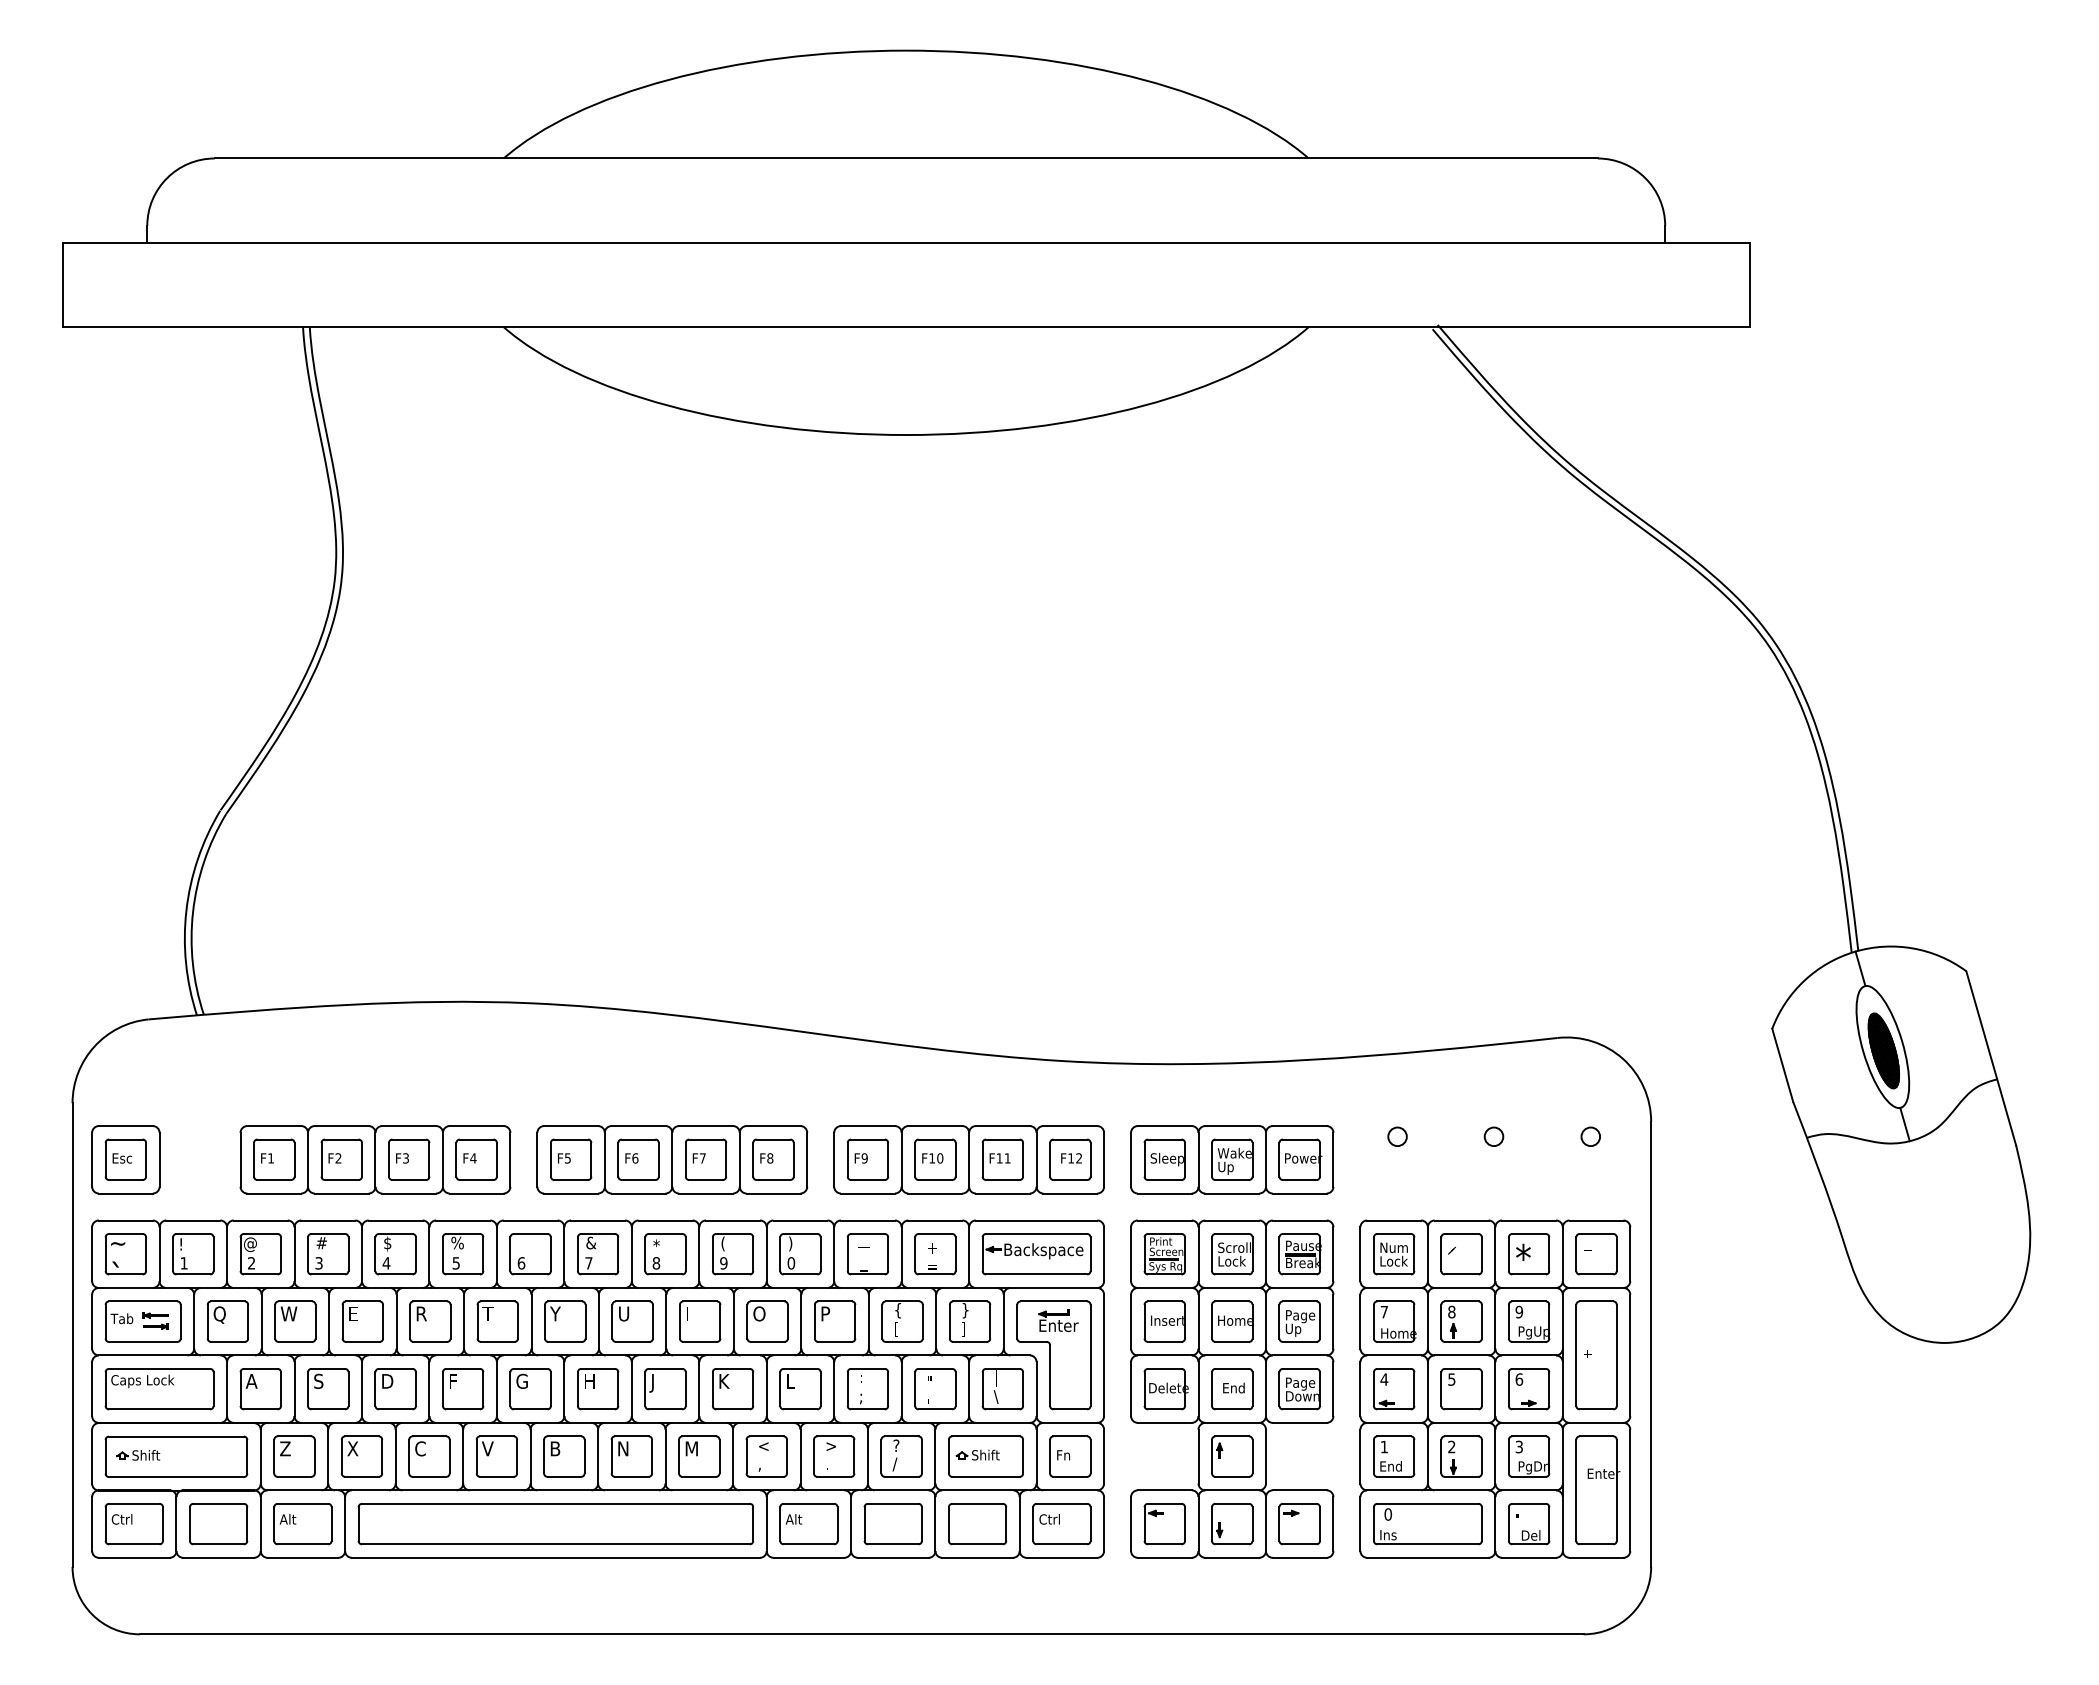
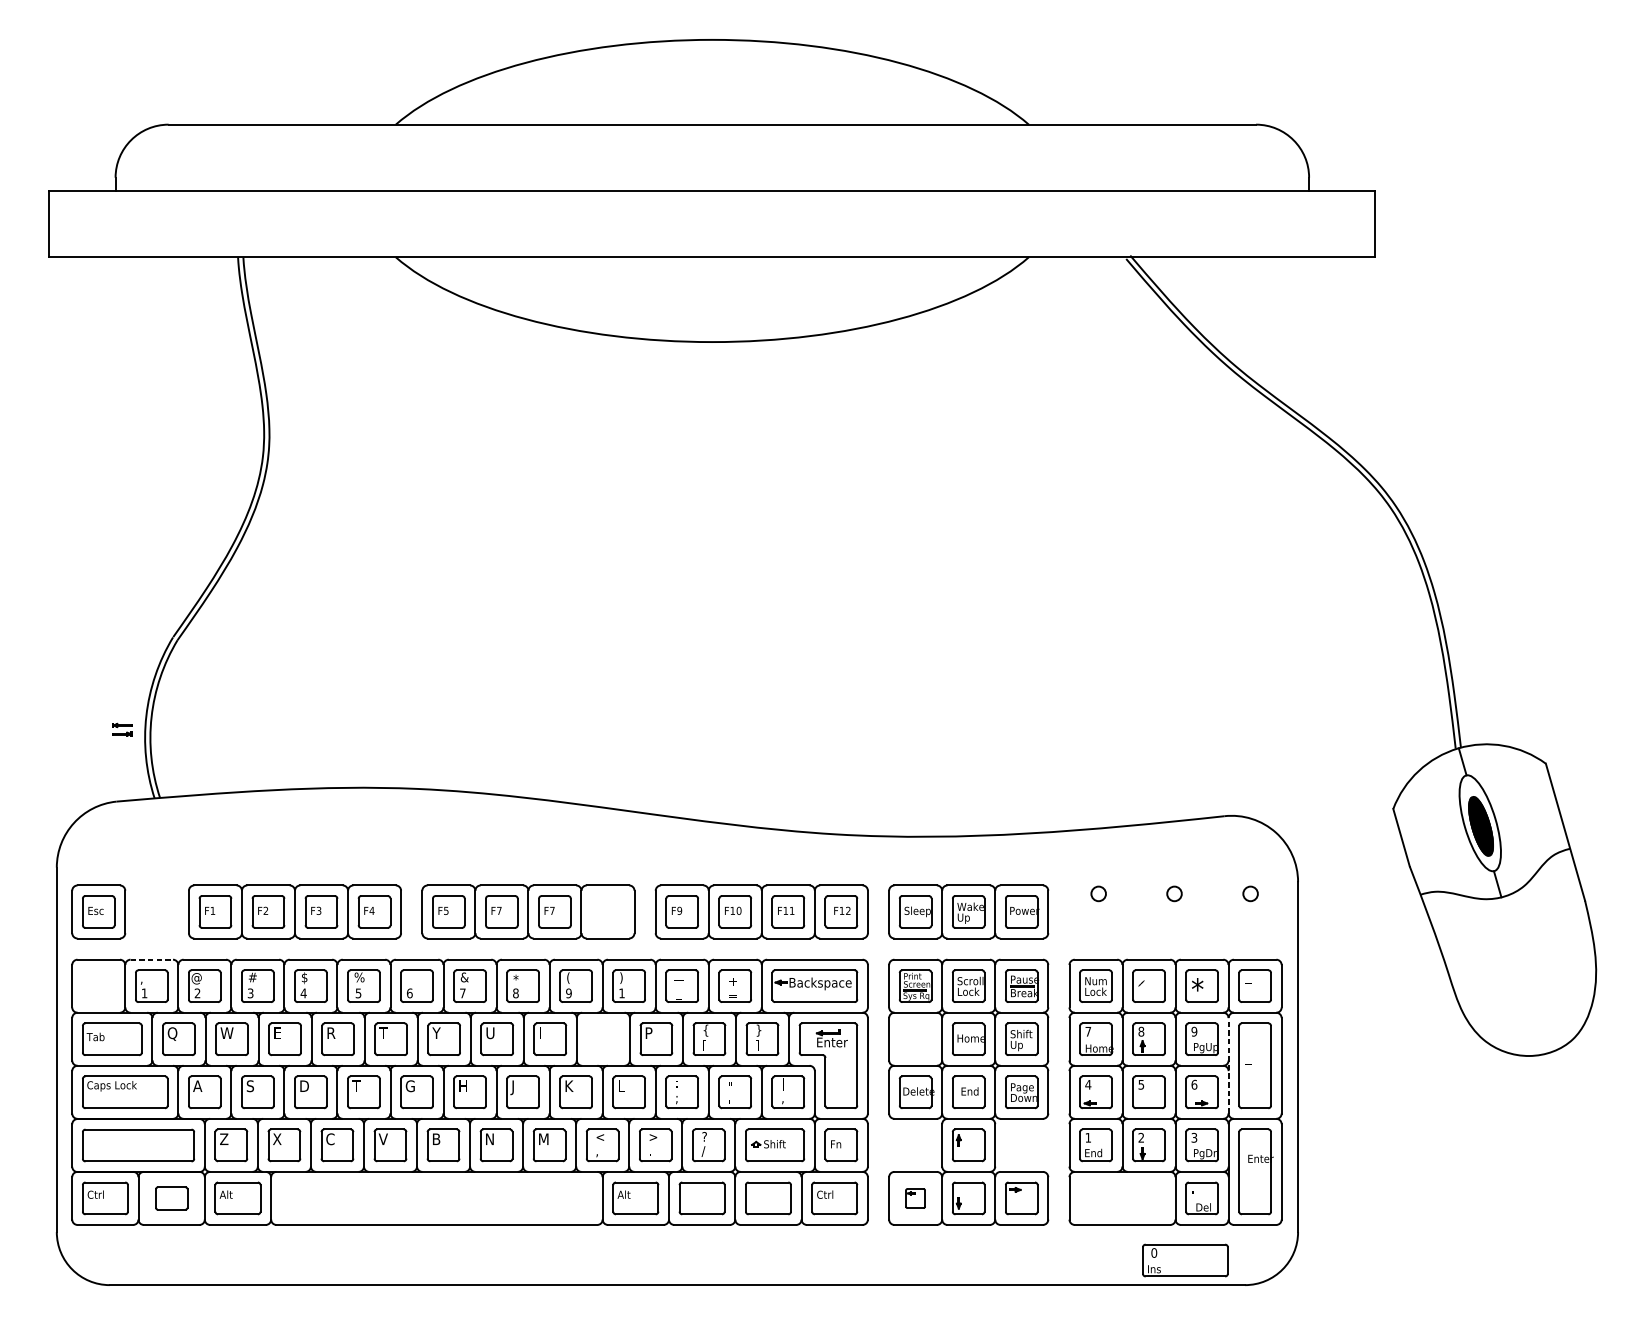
text: (635, 1158) -> (499, 910), F6 -> F7
part: (773, 1159) -> (607, 911), removed
line: (193, 1220) -> (151, 959), solid -> dashed
text: (180, 1245) -> (141, 979), ! -> ,
part: (125, 1254) -> (98, 986), removed
text: (791, 1263) -> (622, 993), 0 -> 1
text: (1300, 1316) -> (1022, 1035), Page -> Shift
part: (155, 1320) -> (122, 729), moved
part: (767, 1321) -> (603, 1039), removed
part: (1164, 1321) -> (915, 1039), removed
line: (1562, 1355) -> (1228, 1065), solid -> dashed
text: (453, 1381) -> (356, 1086), F -> T
text: (995, 1397) -> (782, 1098), \ -> ,
part: (138, 1455) -> (108, 1144), removed
part: (218, 1524) -> (171, 1198), size x0.7
part: (555, 1524) -> (436, 1198), removed
part: (1164, 1524) -> (915, 1198), size x0.6
part: (1427, 1524) -> (1185, 1260), moved

